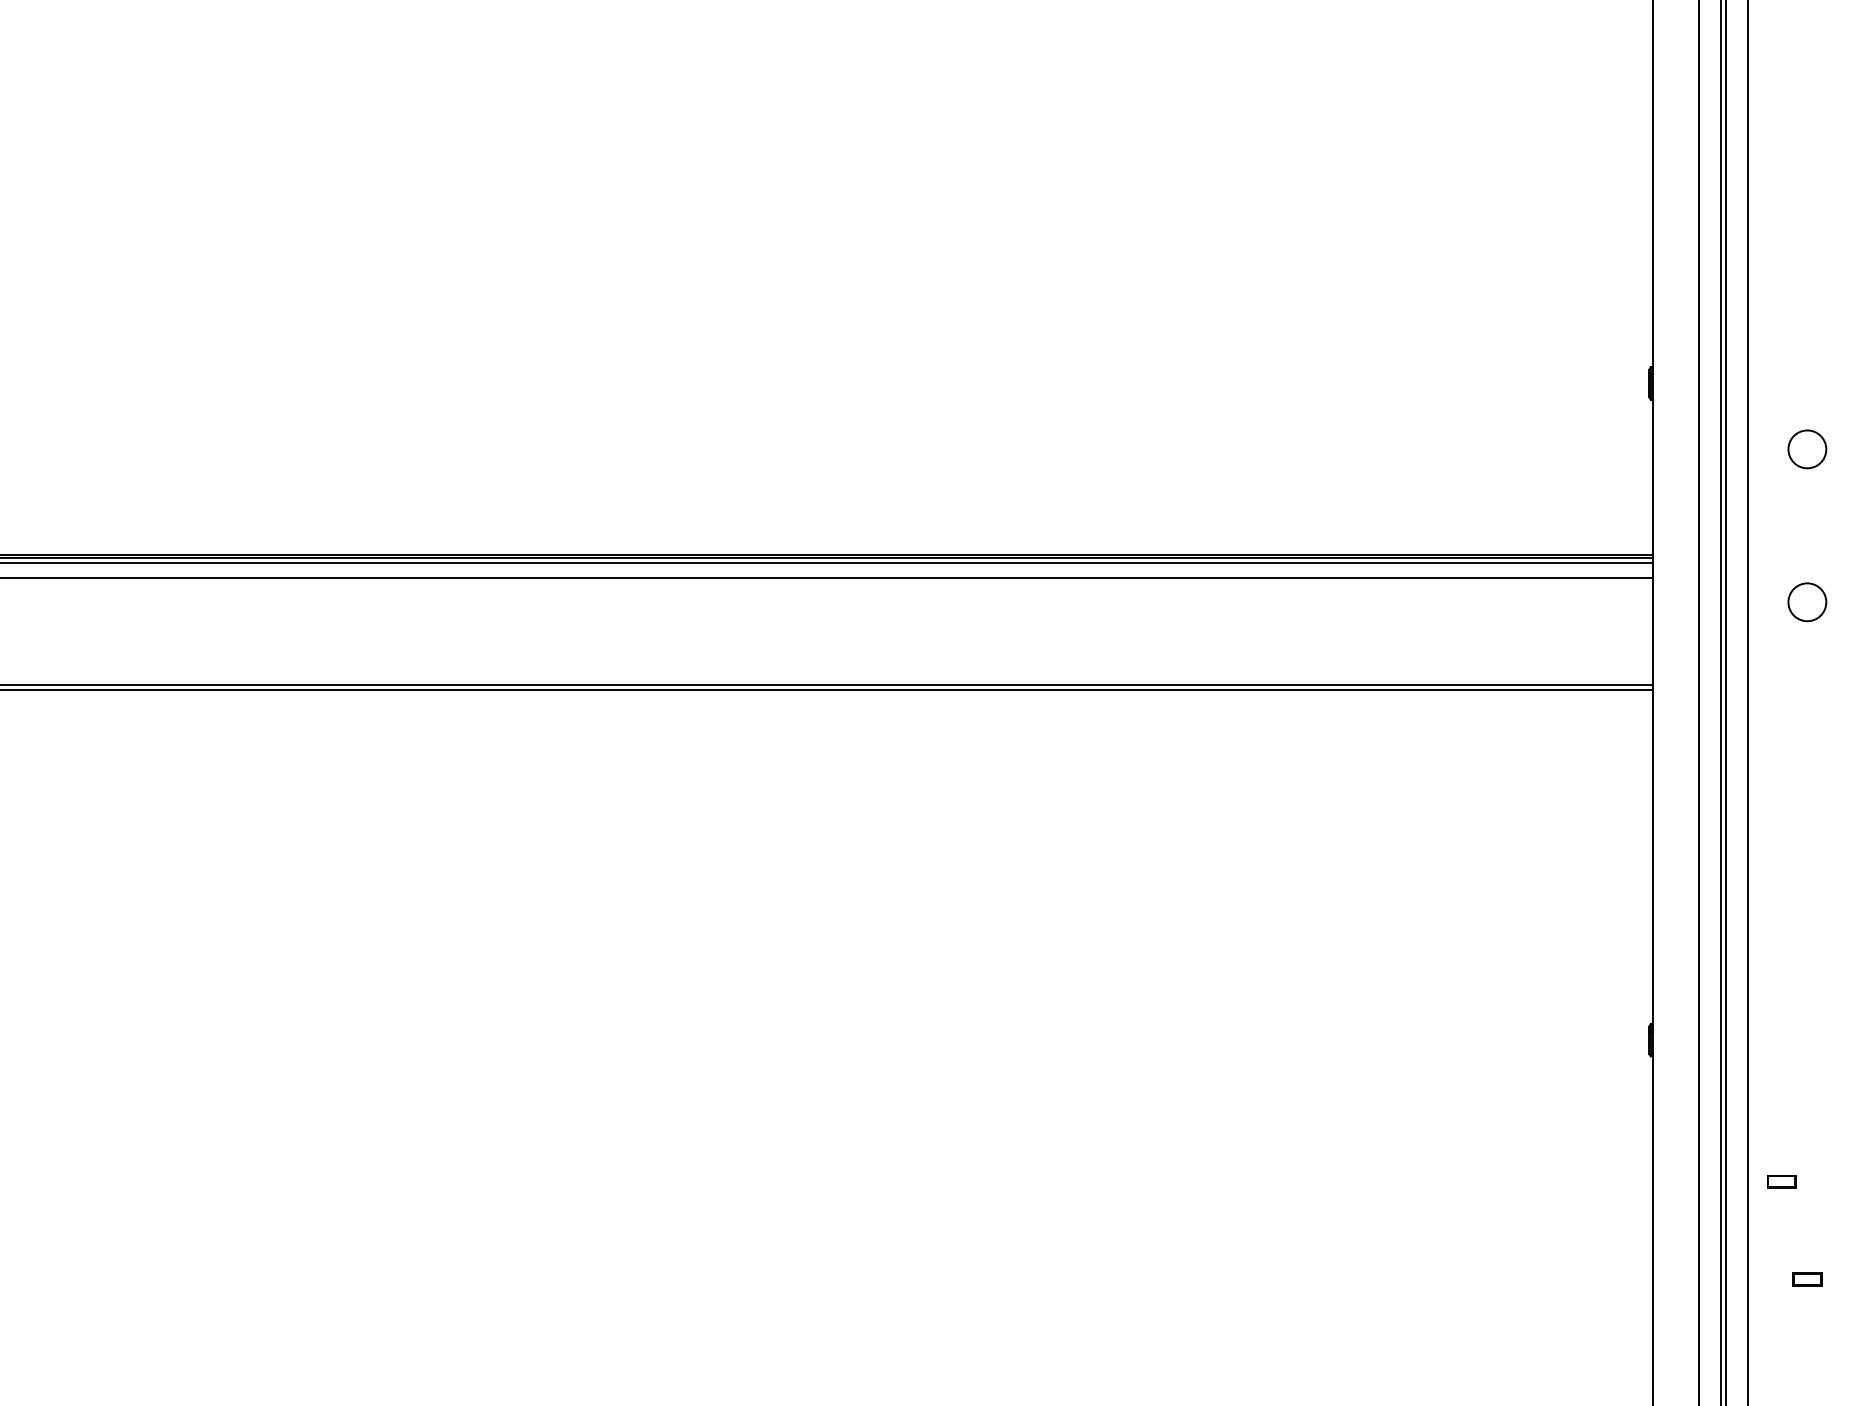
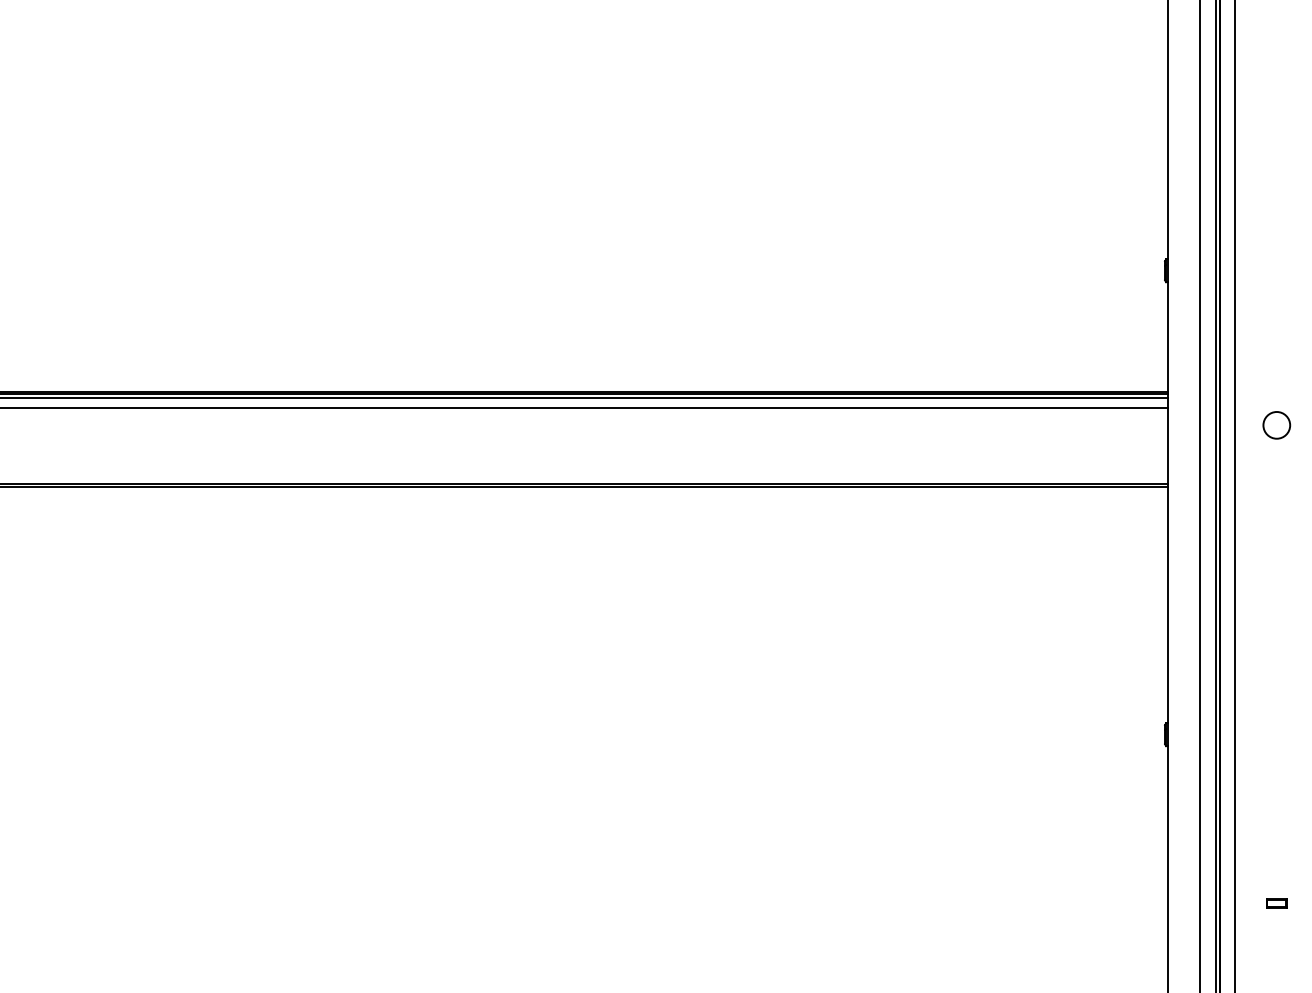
circle: (1806, 449) -> (1276, 317), removed
part: (1781, 1181) -> (1258, 834), removed

